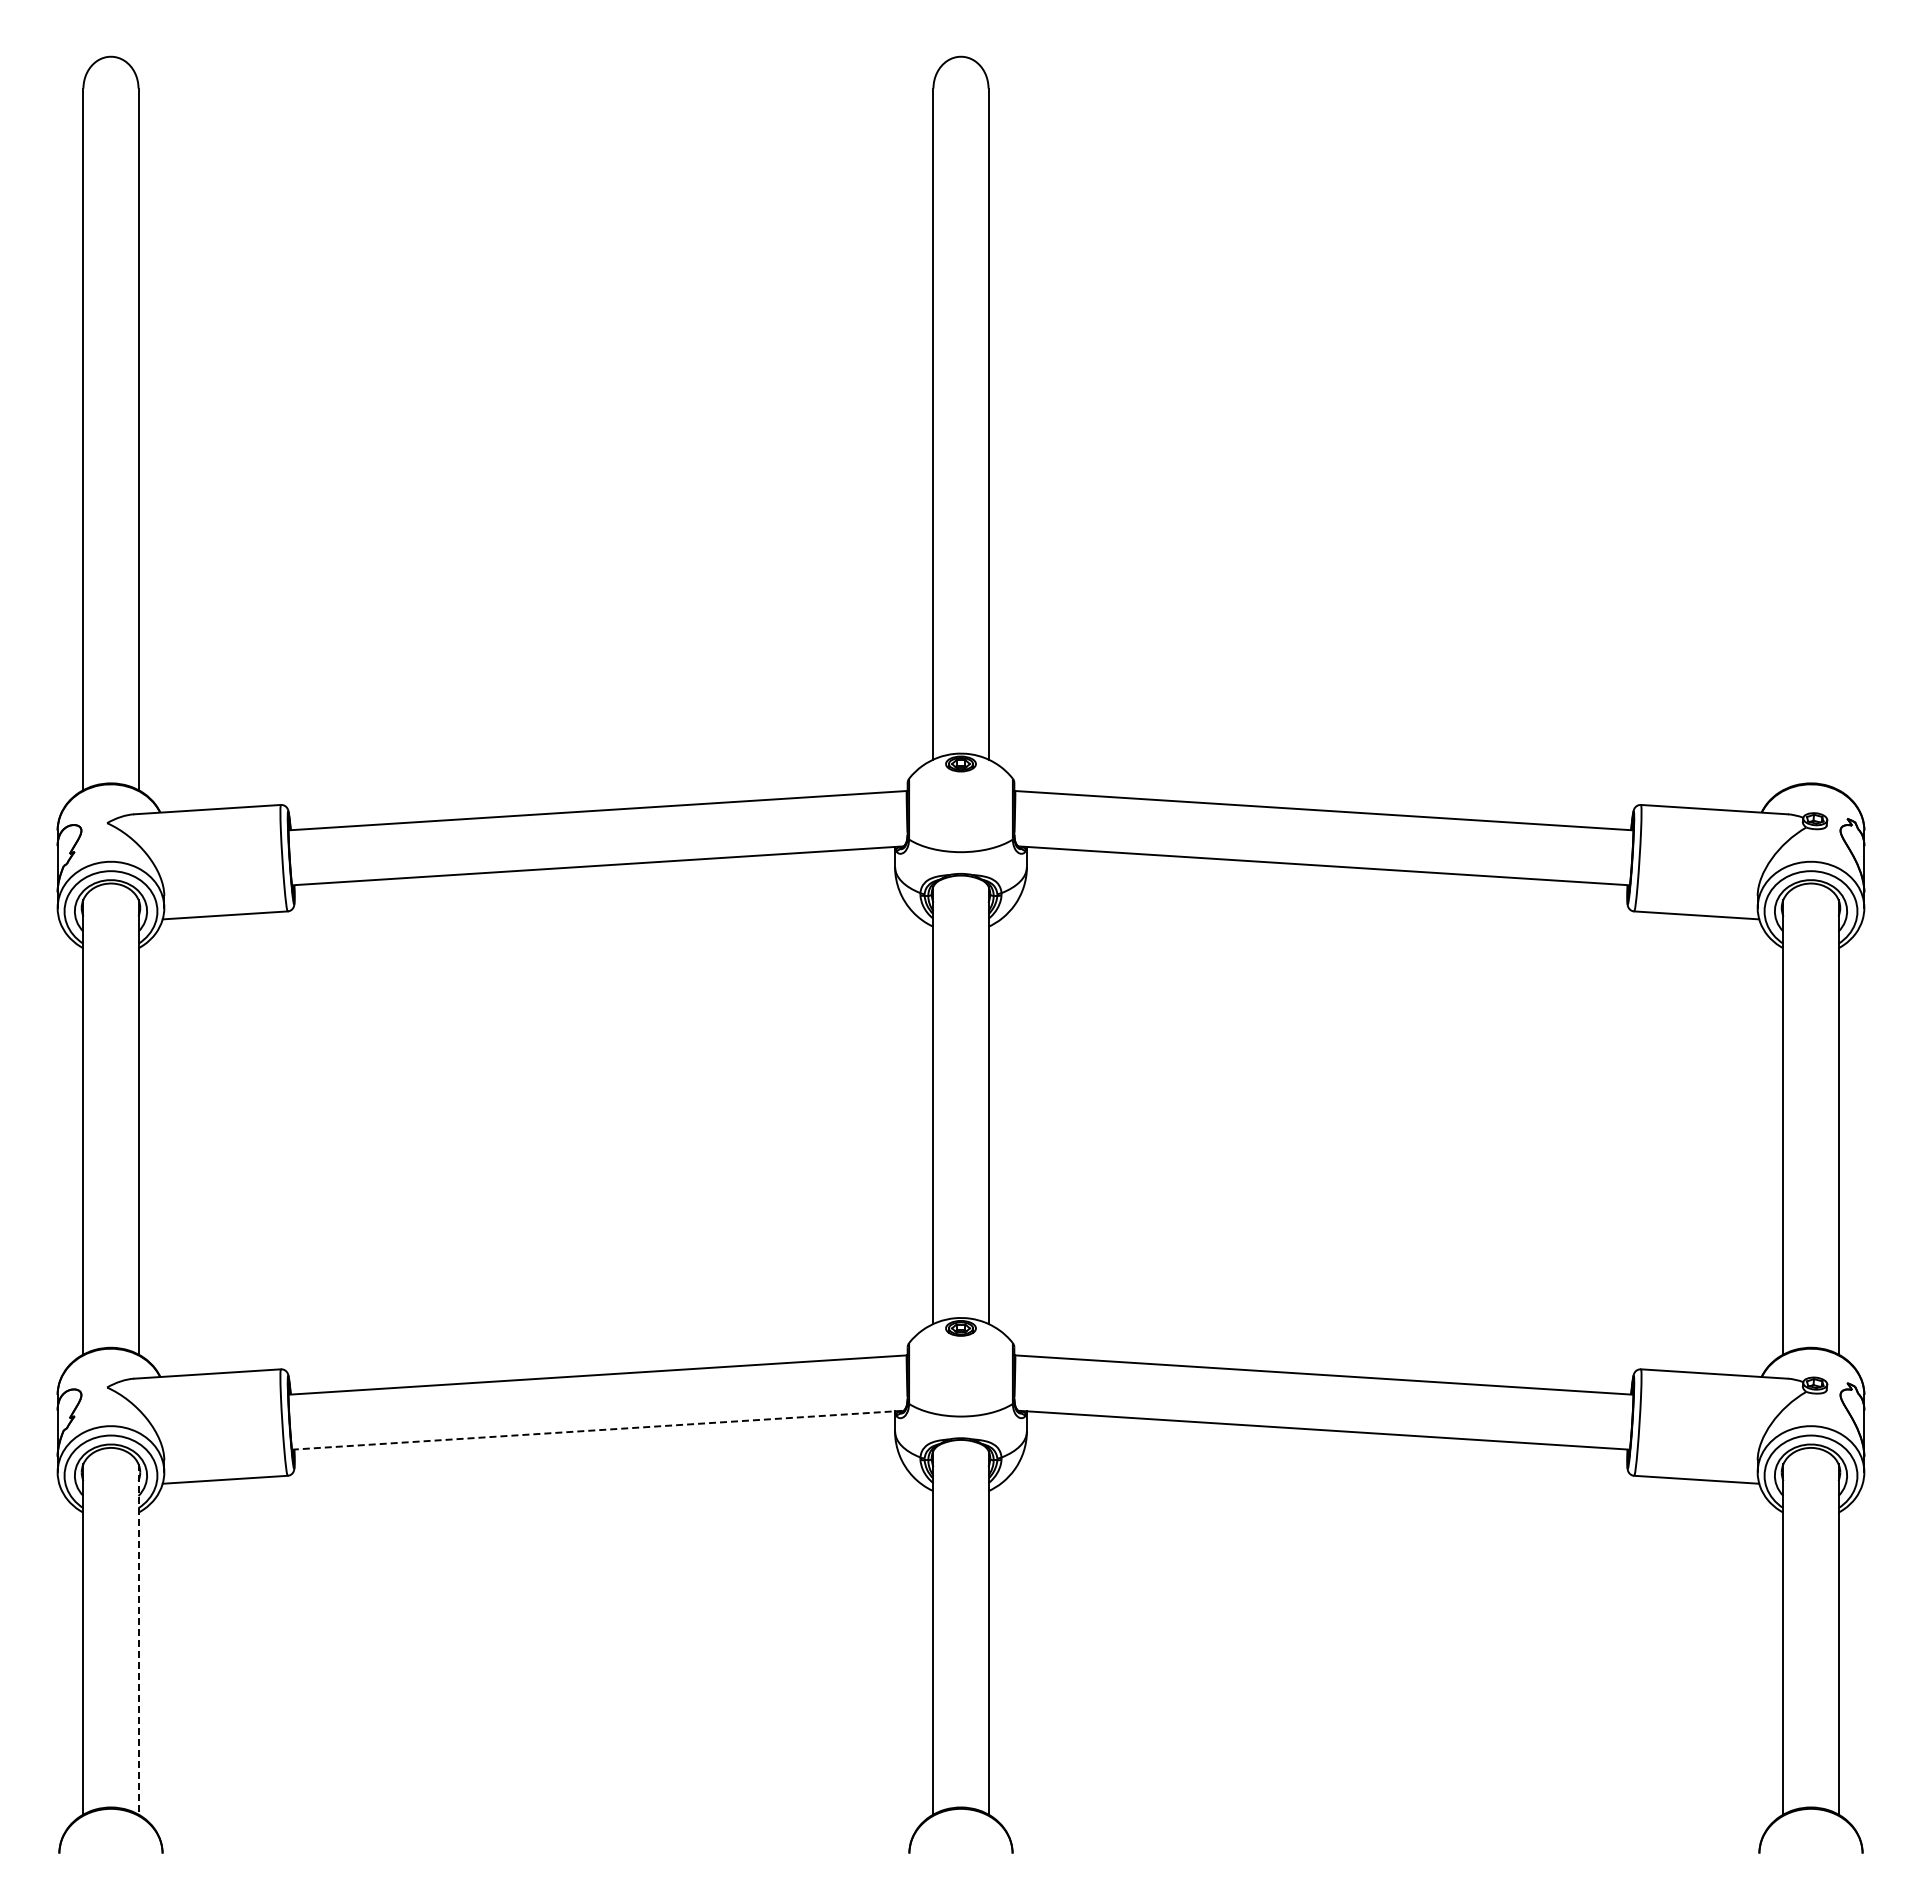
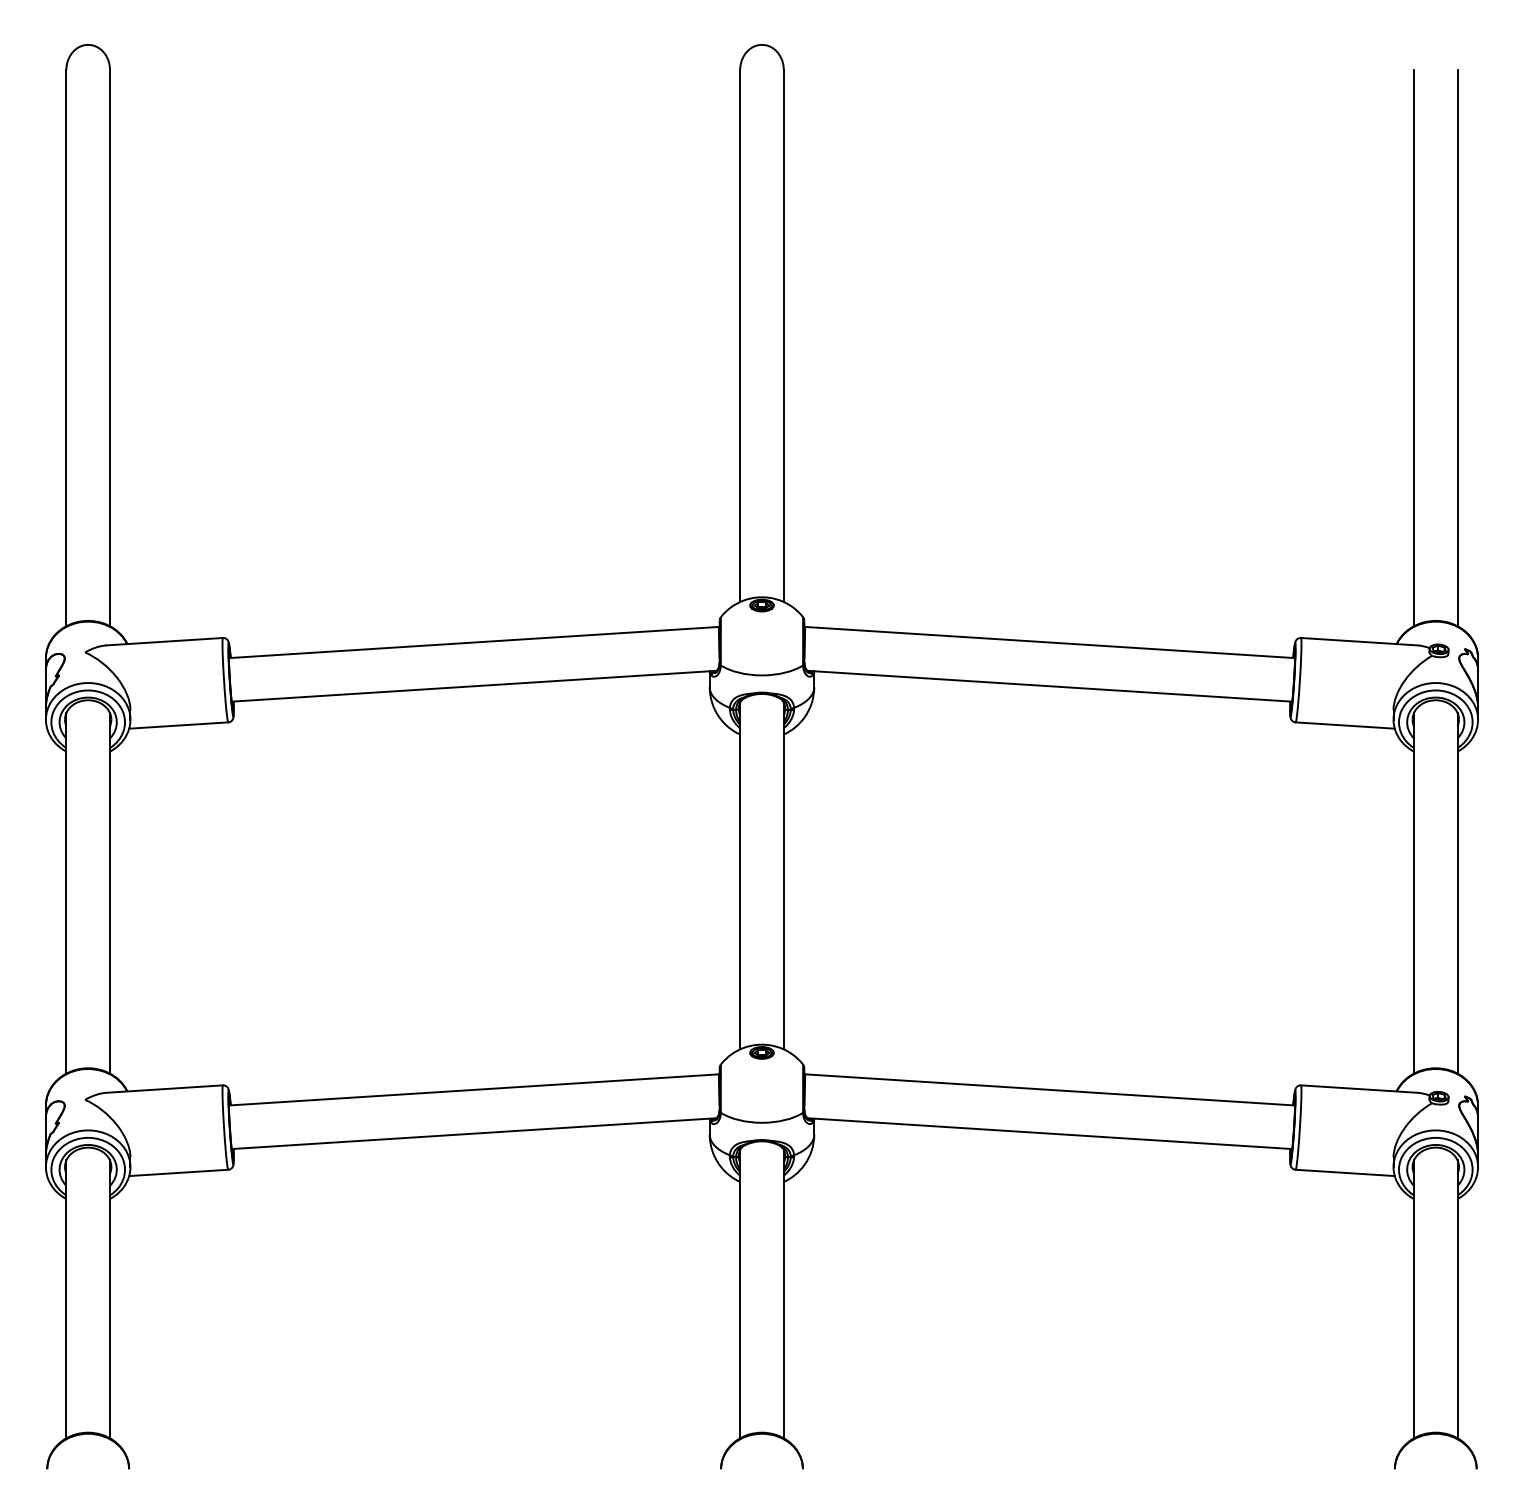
line: (1783, 439) -> (1413, 348), added
line: (1838, 439) -> (1457, 348), added
line: (597, 1430) -> (473, 1133), dashed -> solid
line: (138, 1639) -> (110, 1299), dashed -> solid

